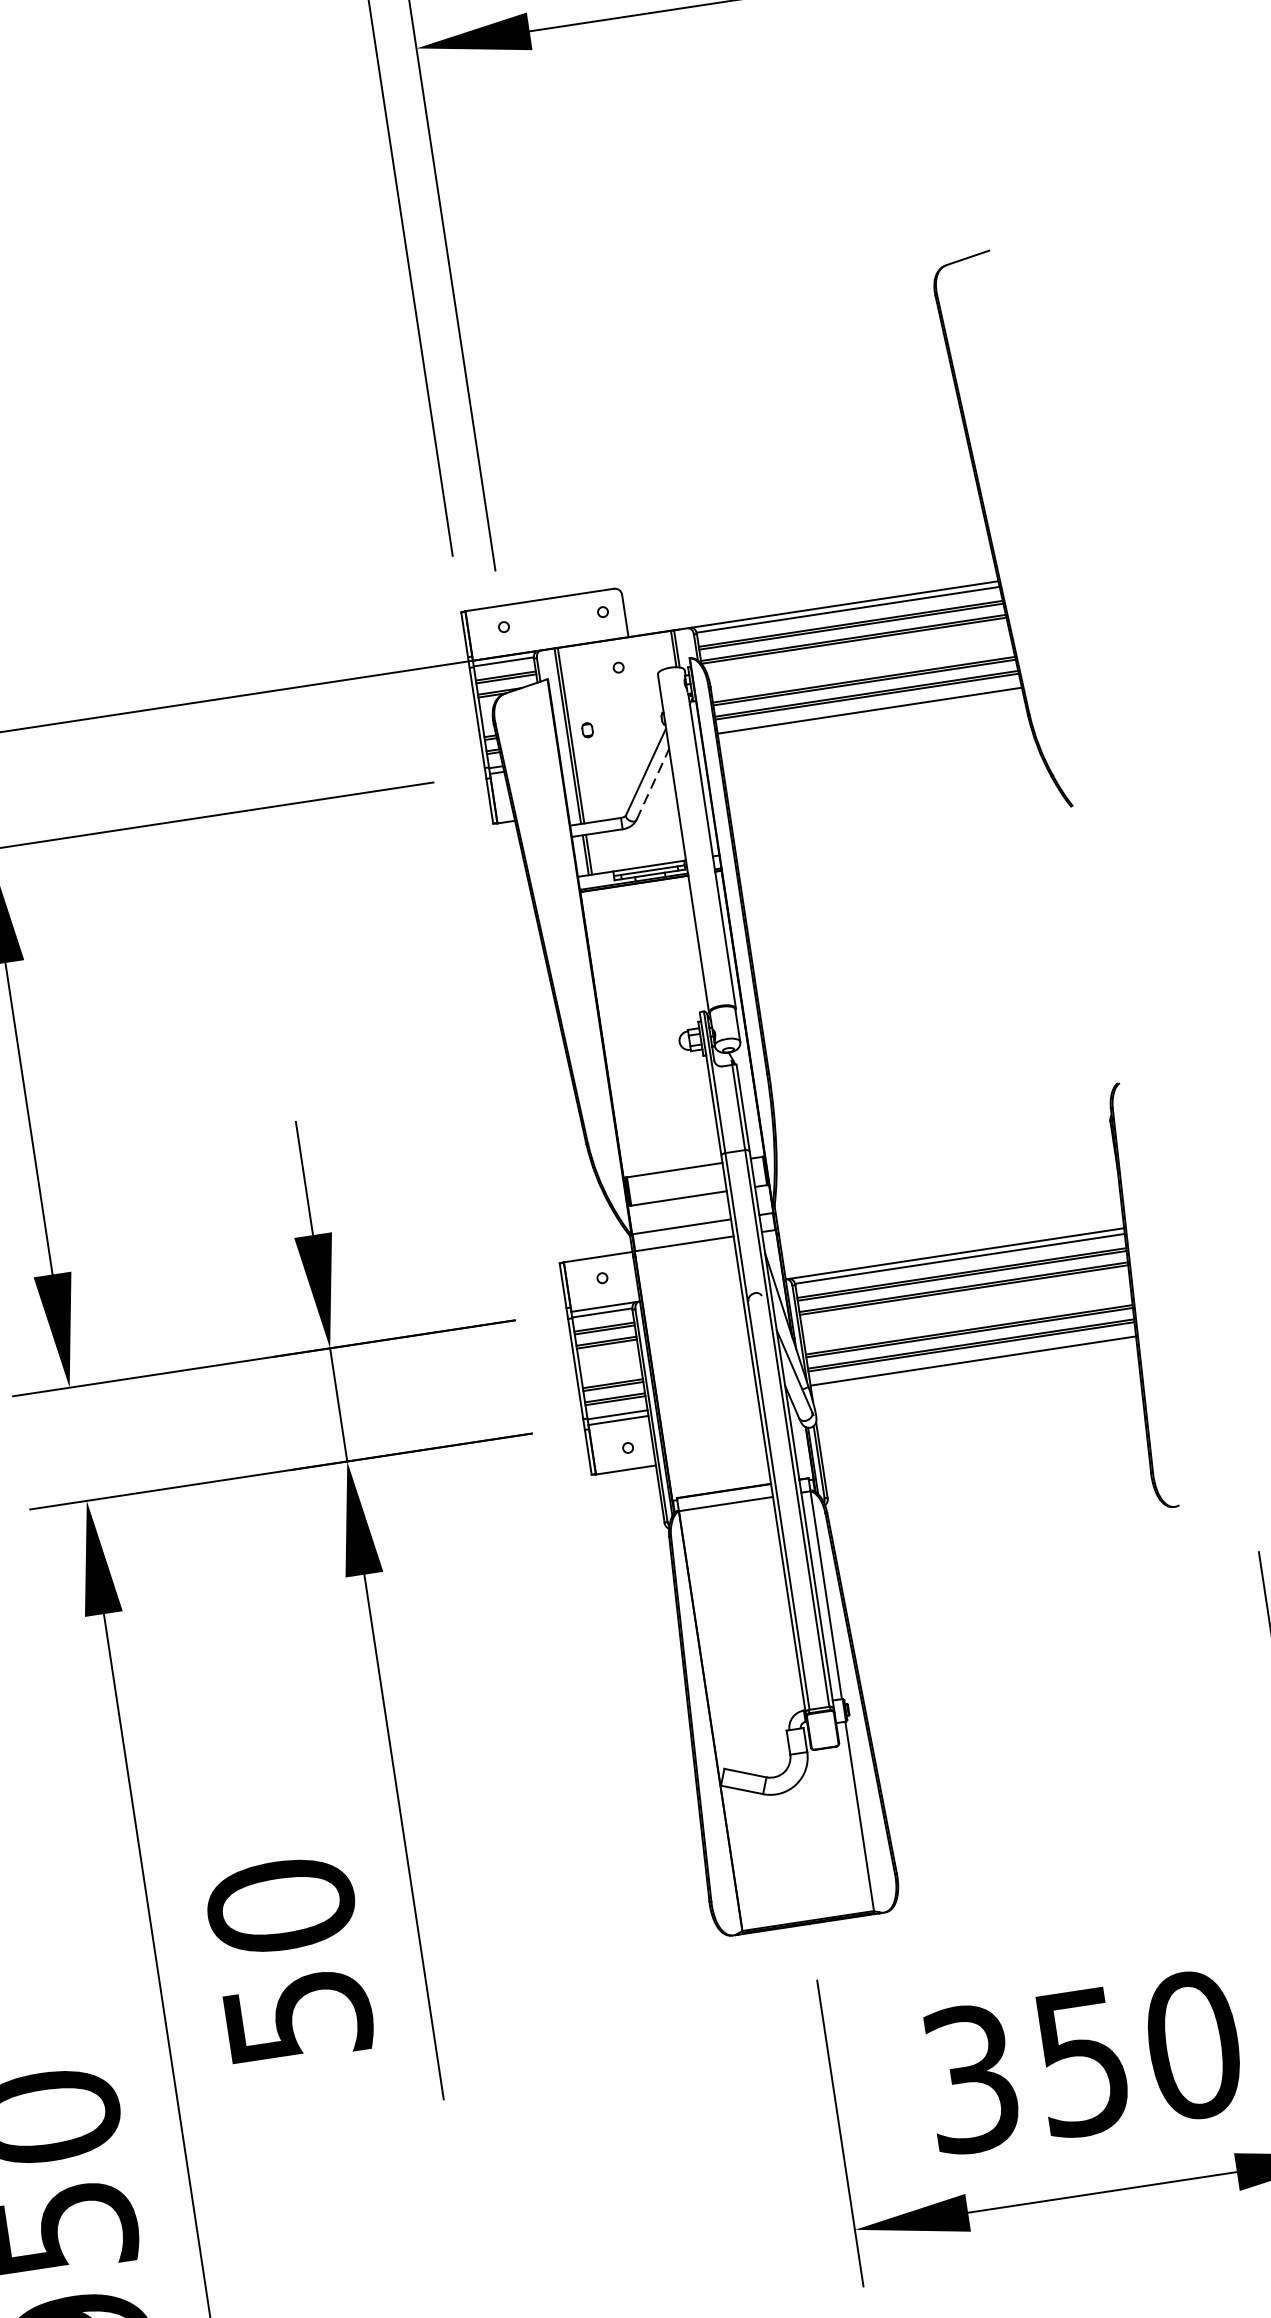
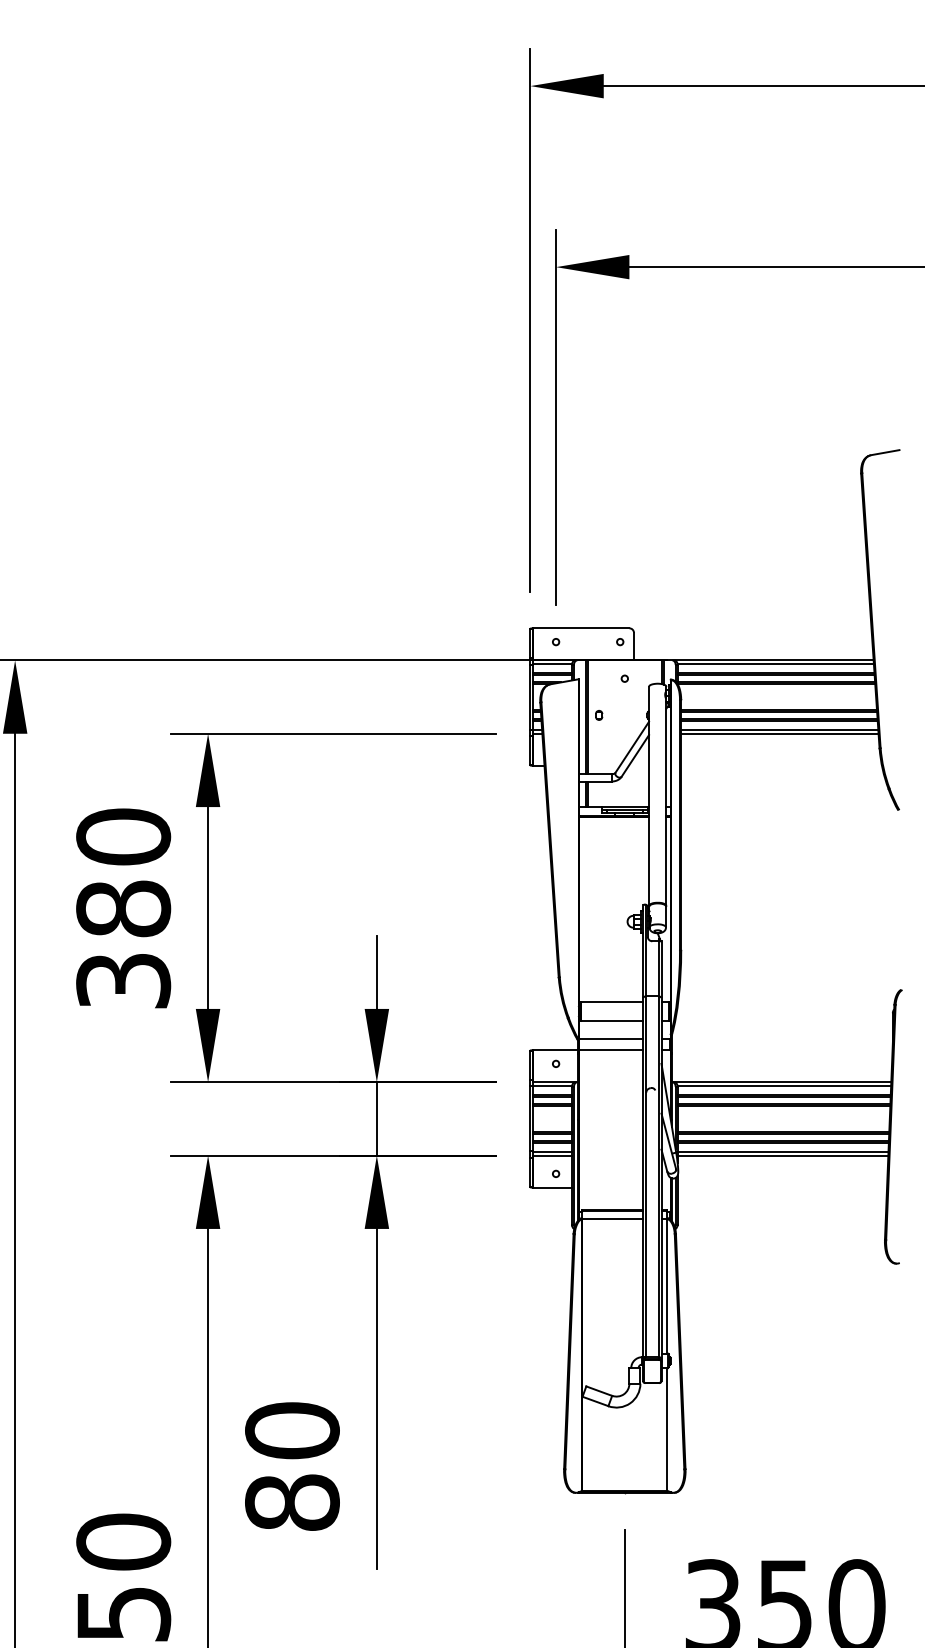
line: (870, 716) -> (779, 733), added
line: (653, 783) -> (635, 755), dashed -> solid
line: (973, 1366) -> (782, 1155), added
text: (298, 2016) -> (292, 1502), 50 -> 80

